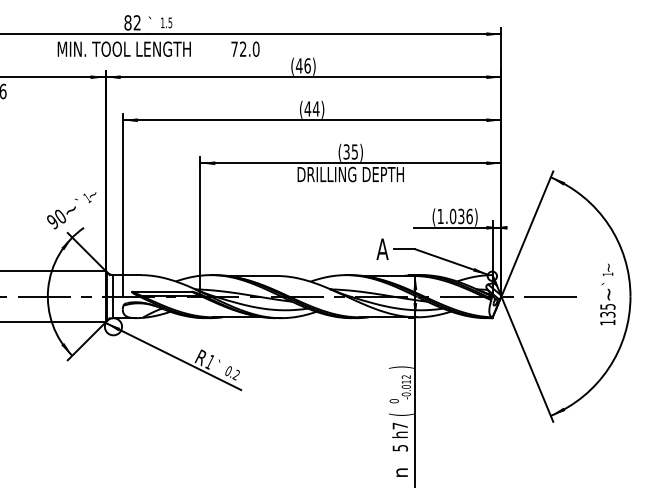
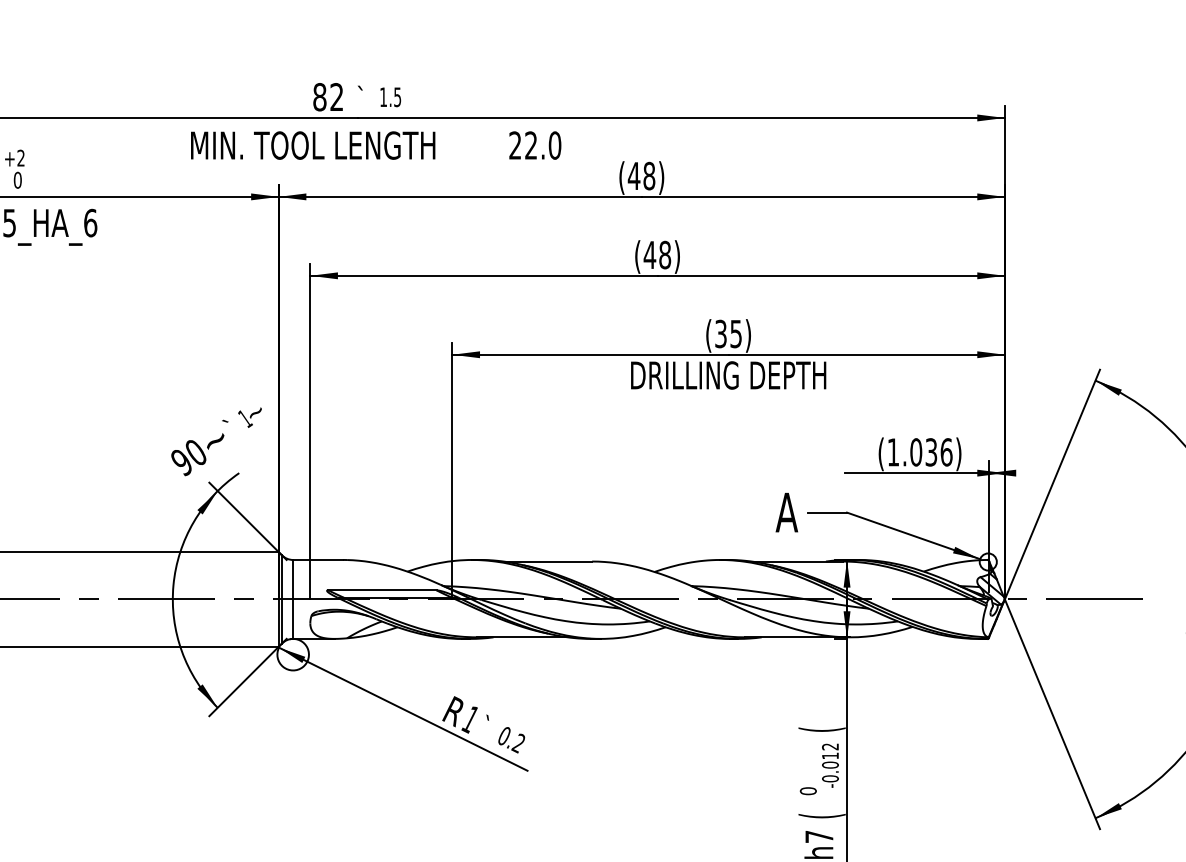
text: (234, 48) -> (515, 144), 72.0 -> 22.0
text: (307, 65) -> (649, 175), (46) -> (48)
text: (315, 108) -> (663, 254), (44) -> (48)
text: (401, 367) -> (821, 729), ) -> (

